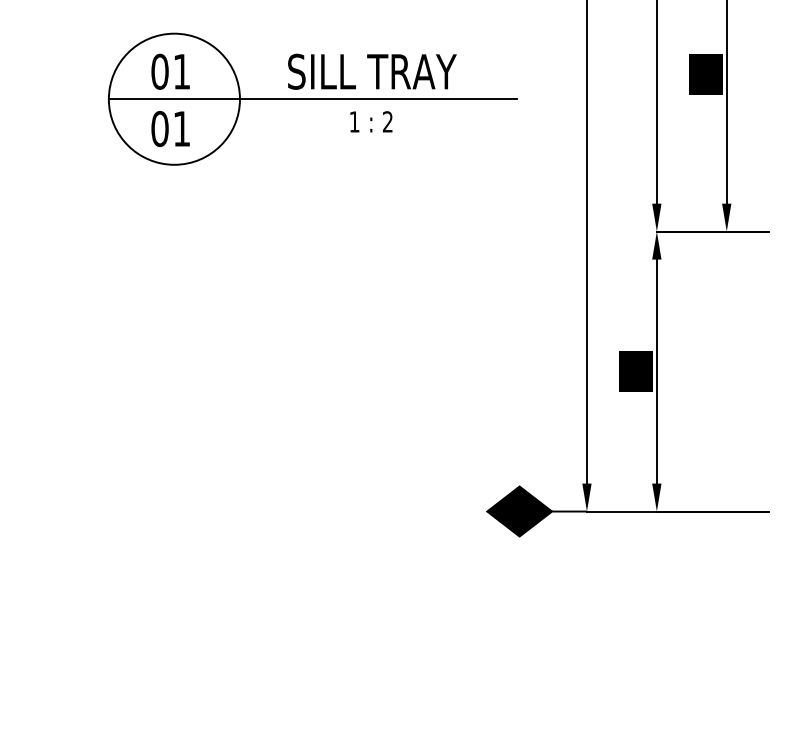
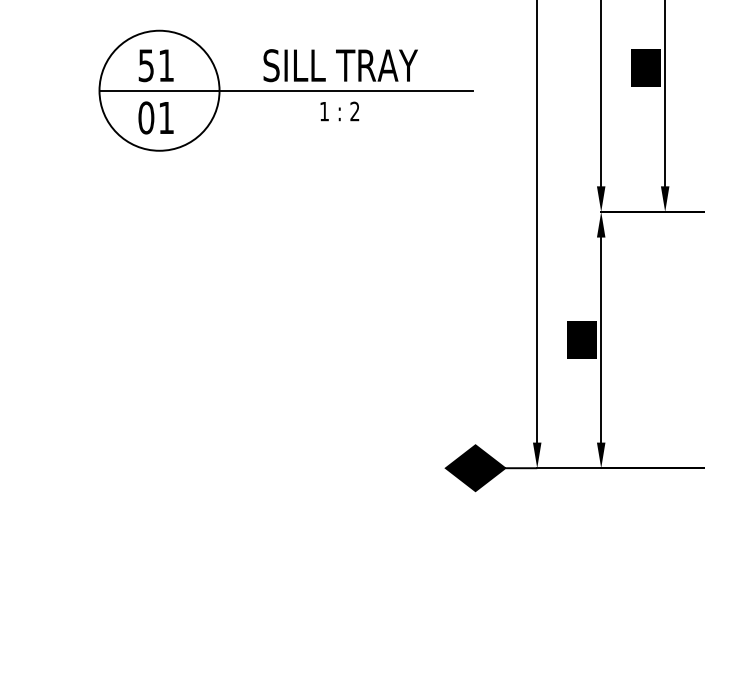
text: (160, 71) -> (146, 65), 01 -> 51

